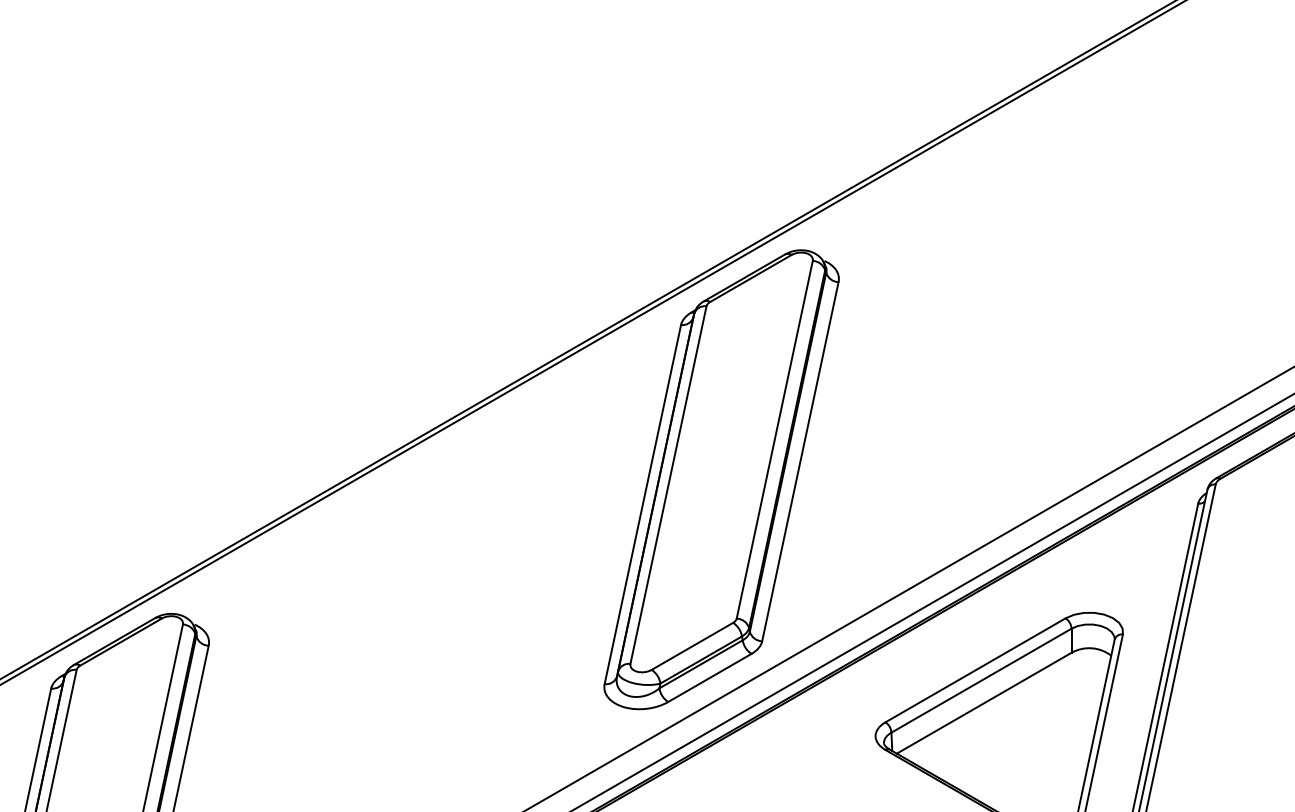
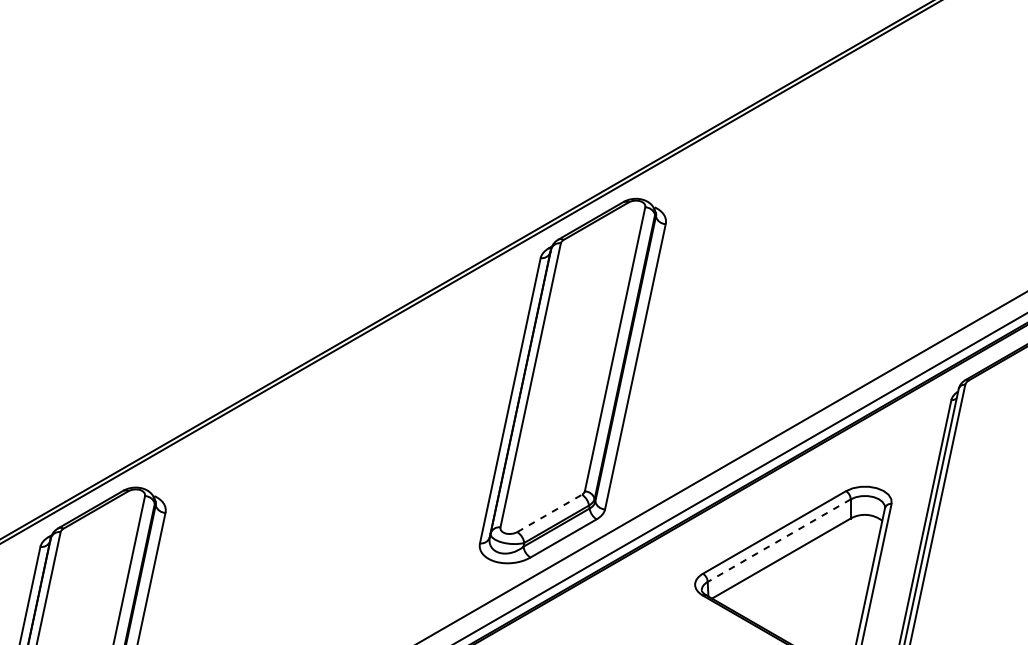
line: (692, 646) -> (549, 513), solid -> dashed
line: (981, 680) -> (779, 540), solid -> dashed

